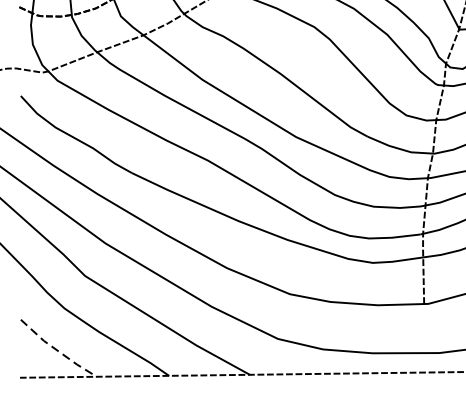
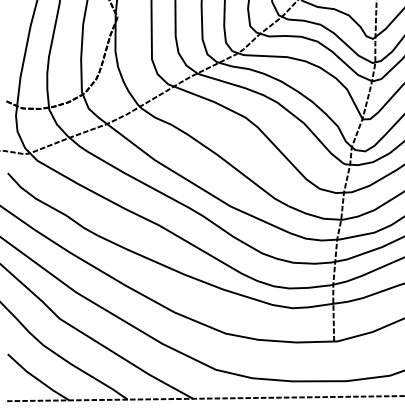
line: (57, 349) -> (37, 378), dashed -> solid

